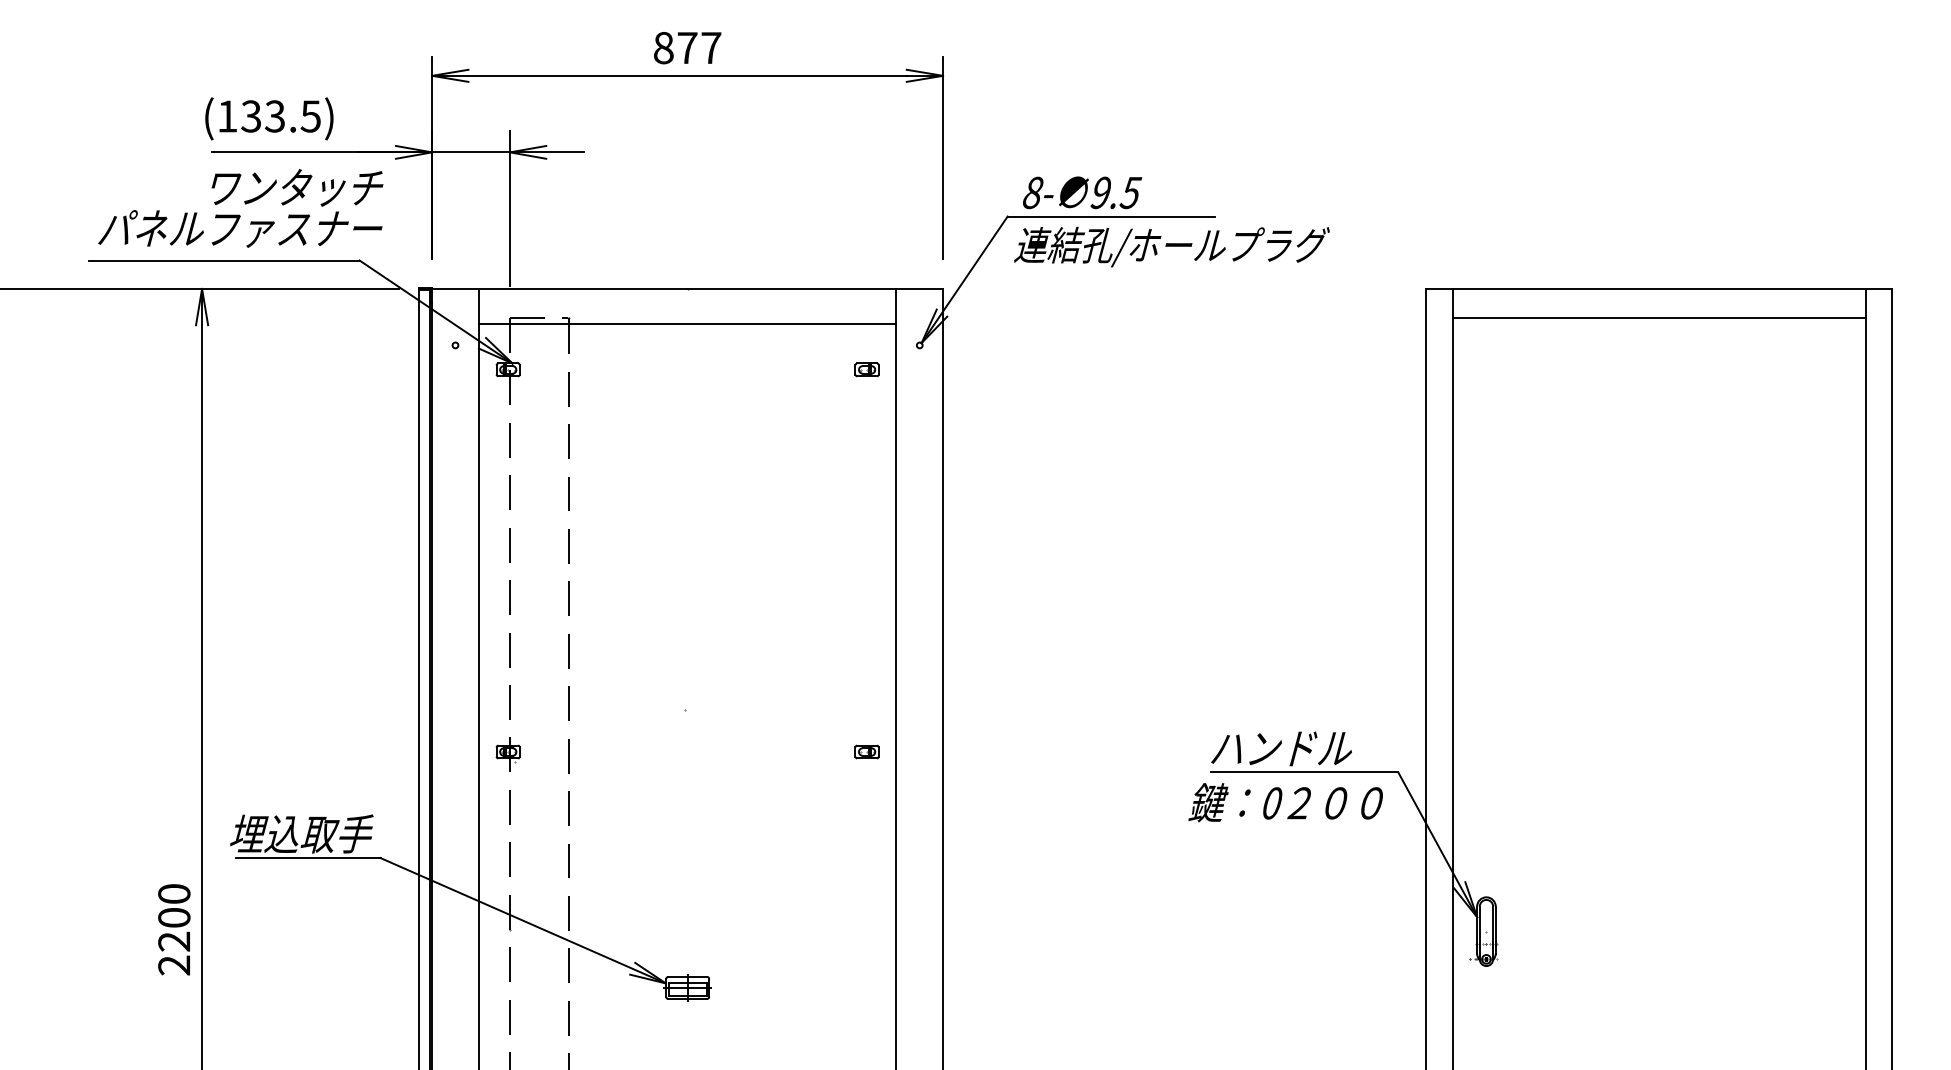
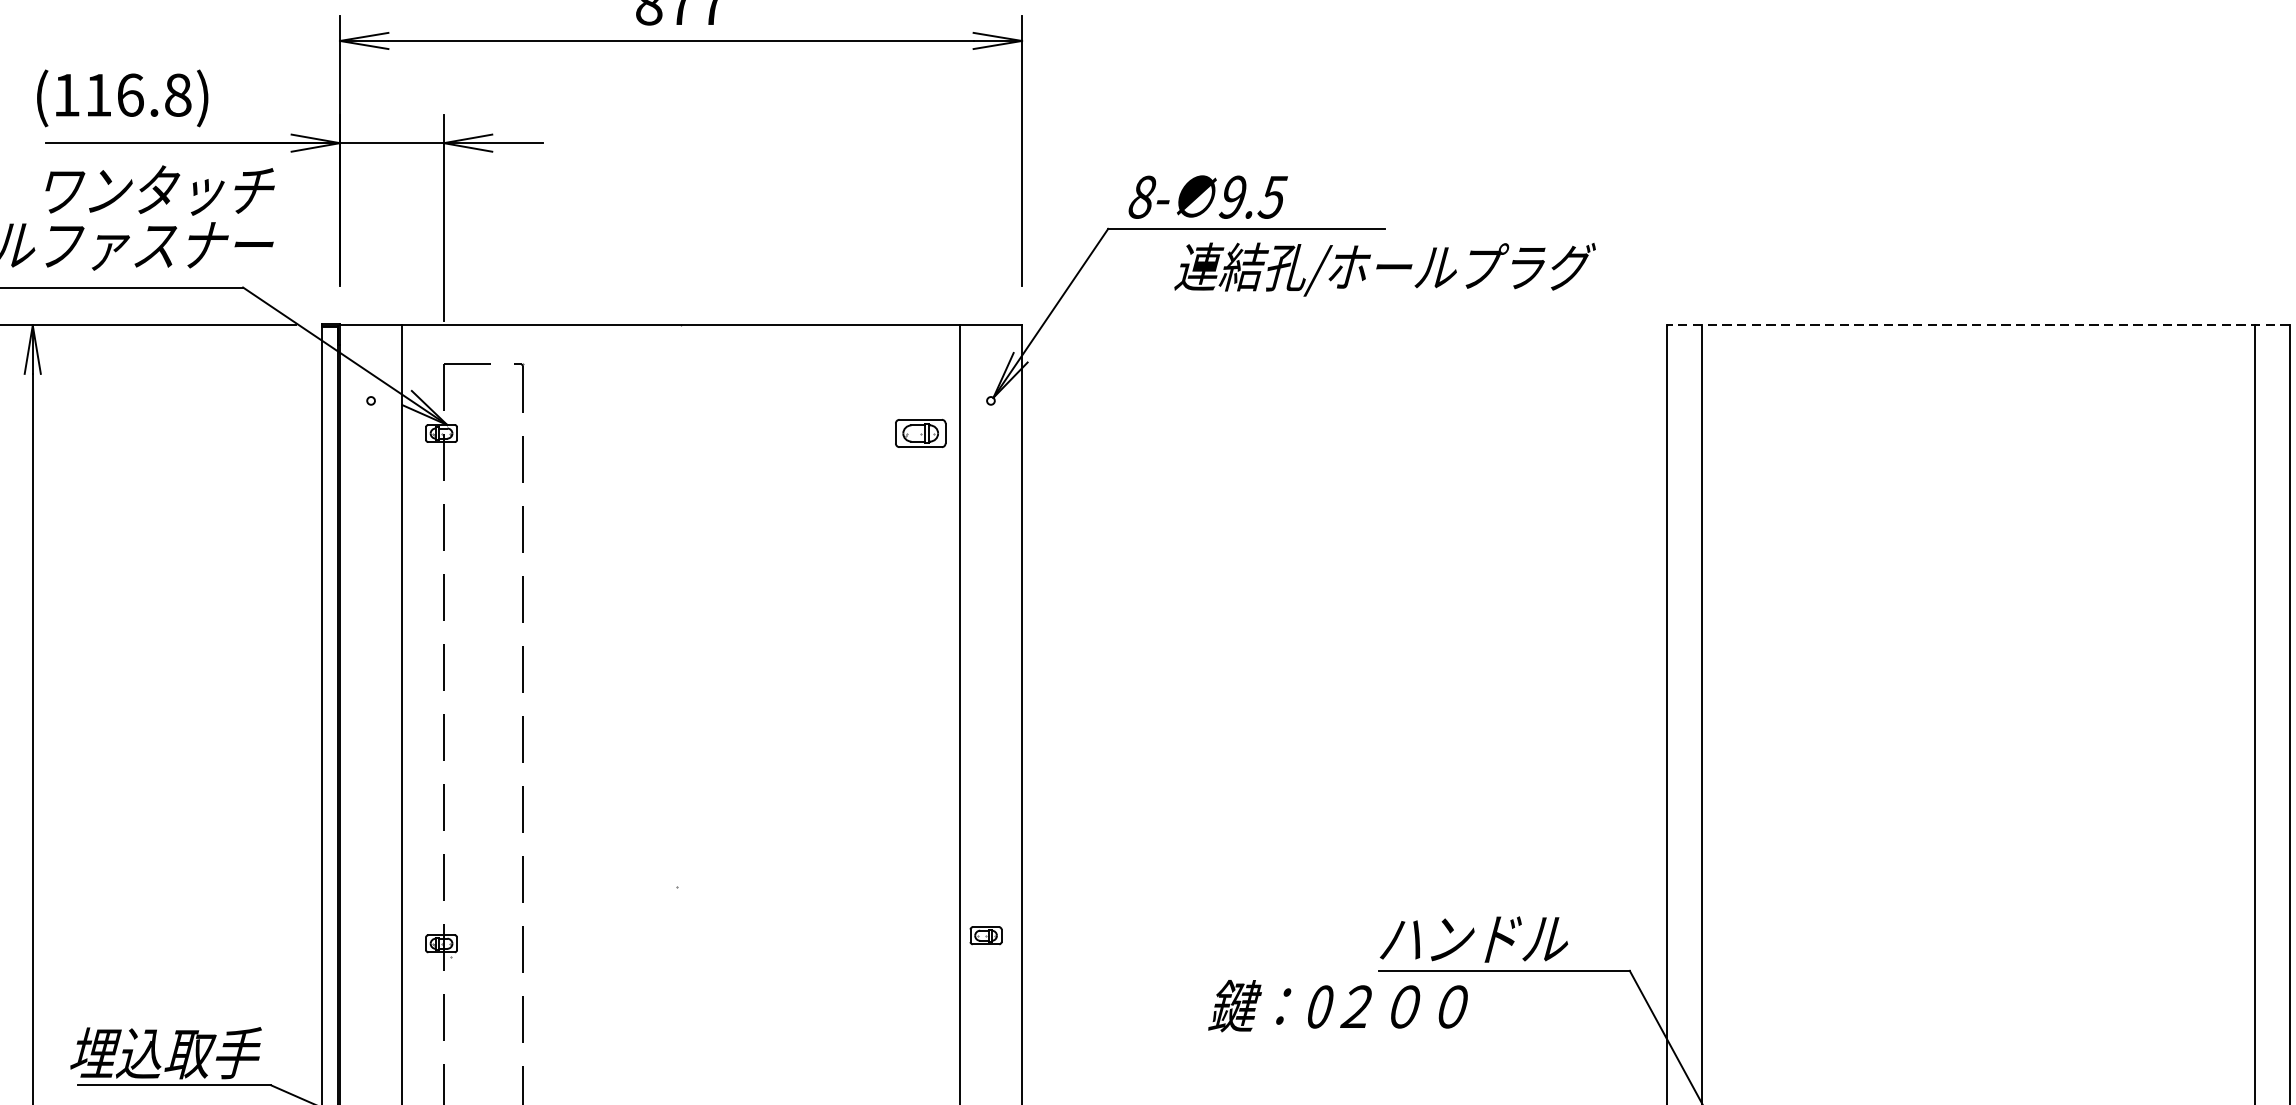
text: (280, 116) -> (137, 95), (133.5) -> (116.8)
text: (1171, 247) -> (1384, 270), moved
line: (1658, 288) -> (1977, 324), solid -> dashed
line: (1659, 318) -> (1978, 364), removed
line: (687, 323) -> (680, 371), removed
part: (866, 369) -> (919, 433), size x1.6
part: (866, 751) -> (985, 935), moved
text: (1285, 802) -> (1337, 1005), moved

